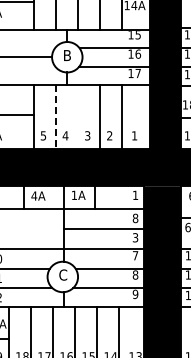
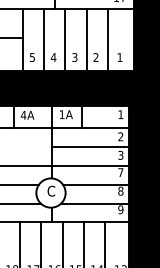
line: (77, 116) -> (65, 38), added
line: (55, 117) -> (43, 39), dashed -> solid
text: (135, 218) -> (120, 136), 8 -> 2

